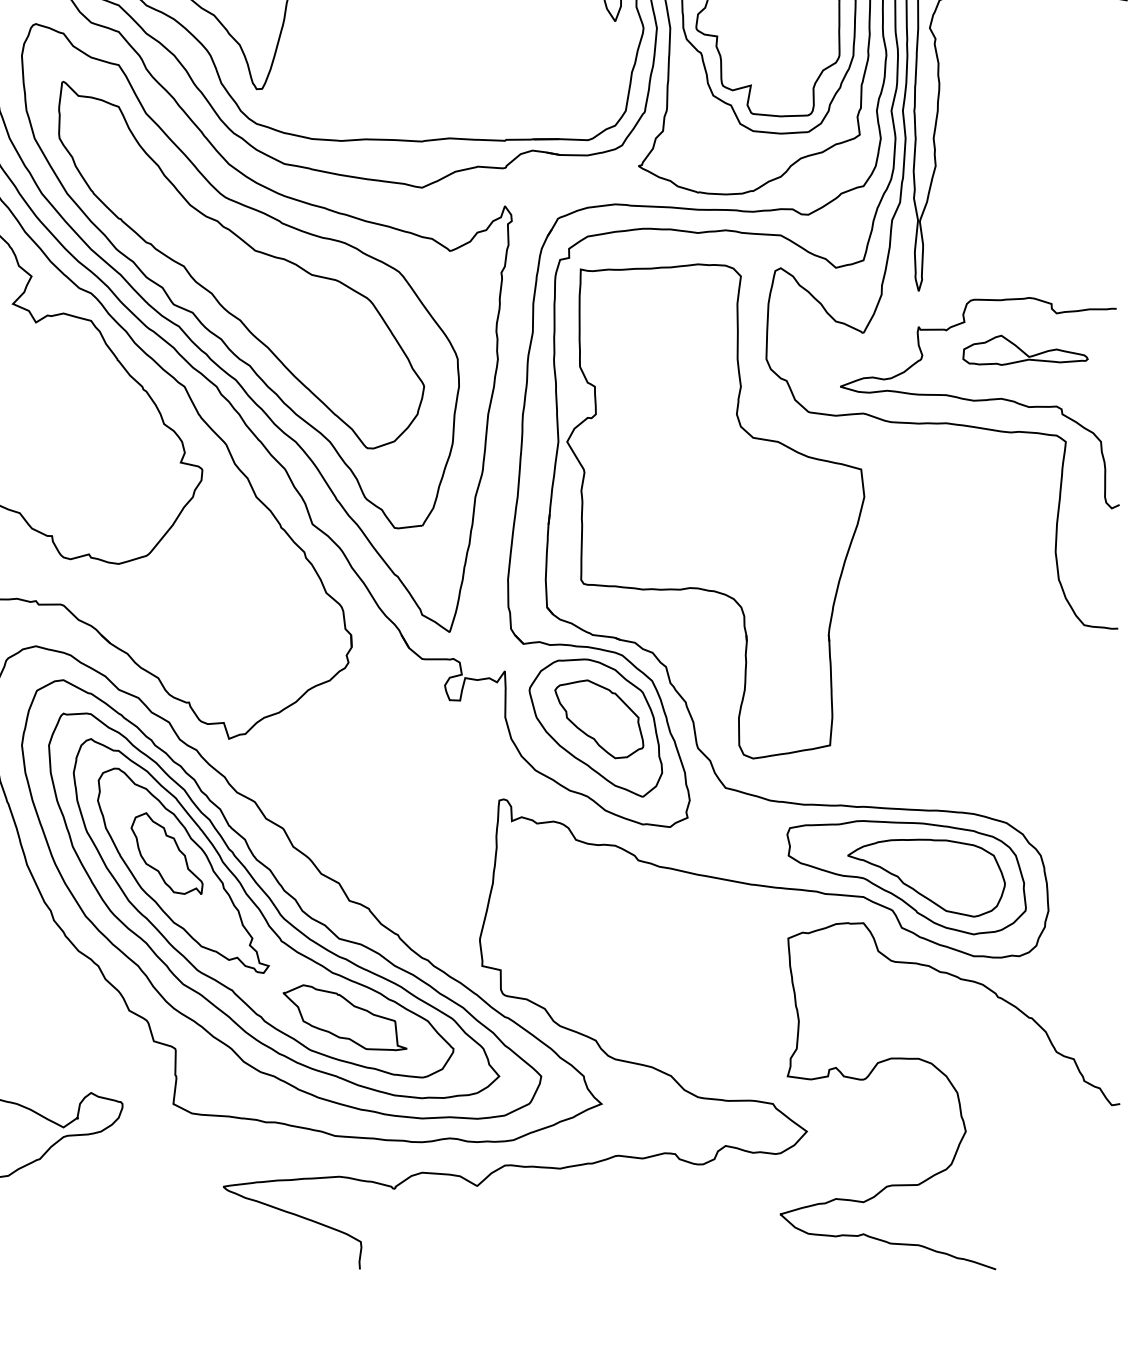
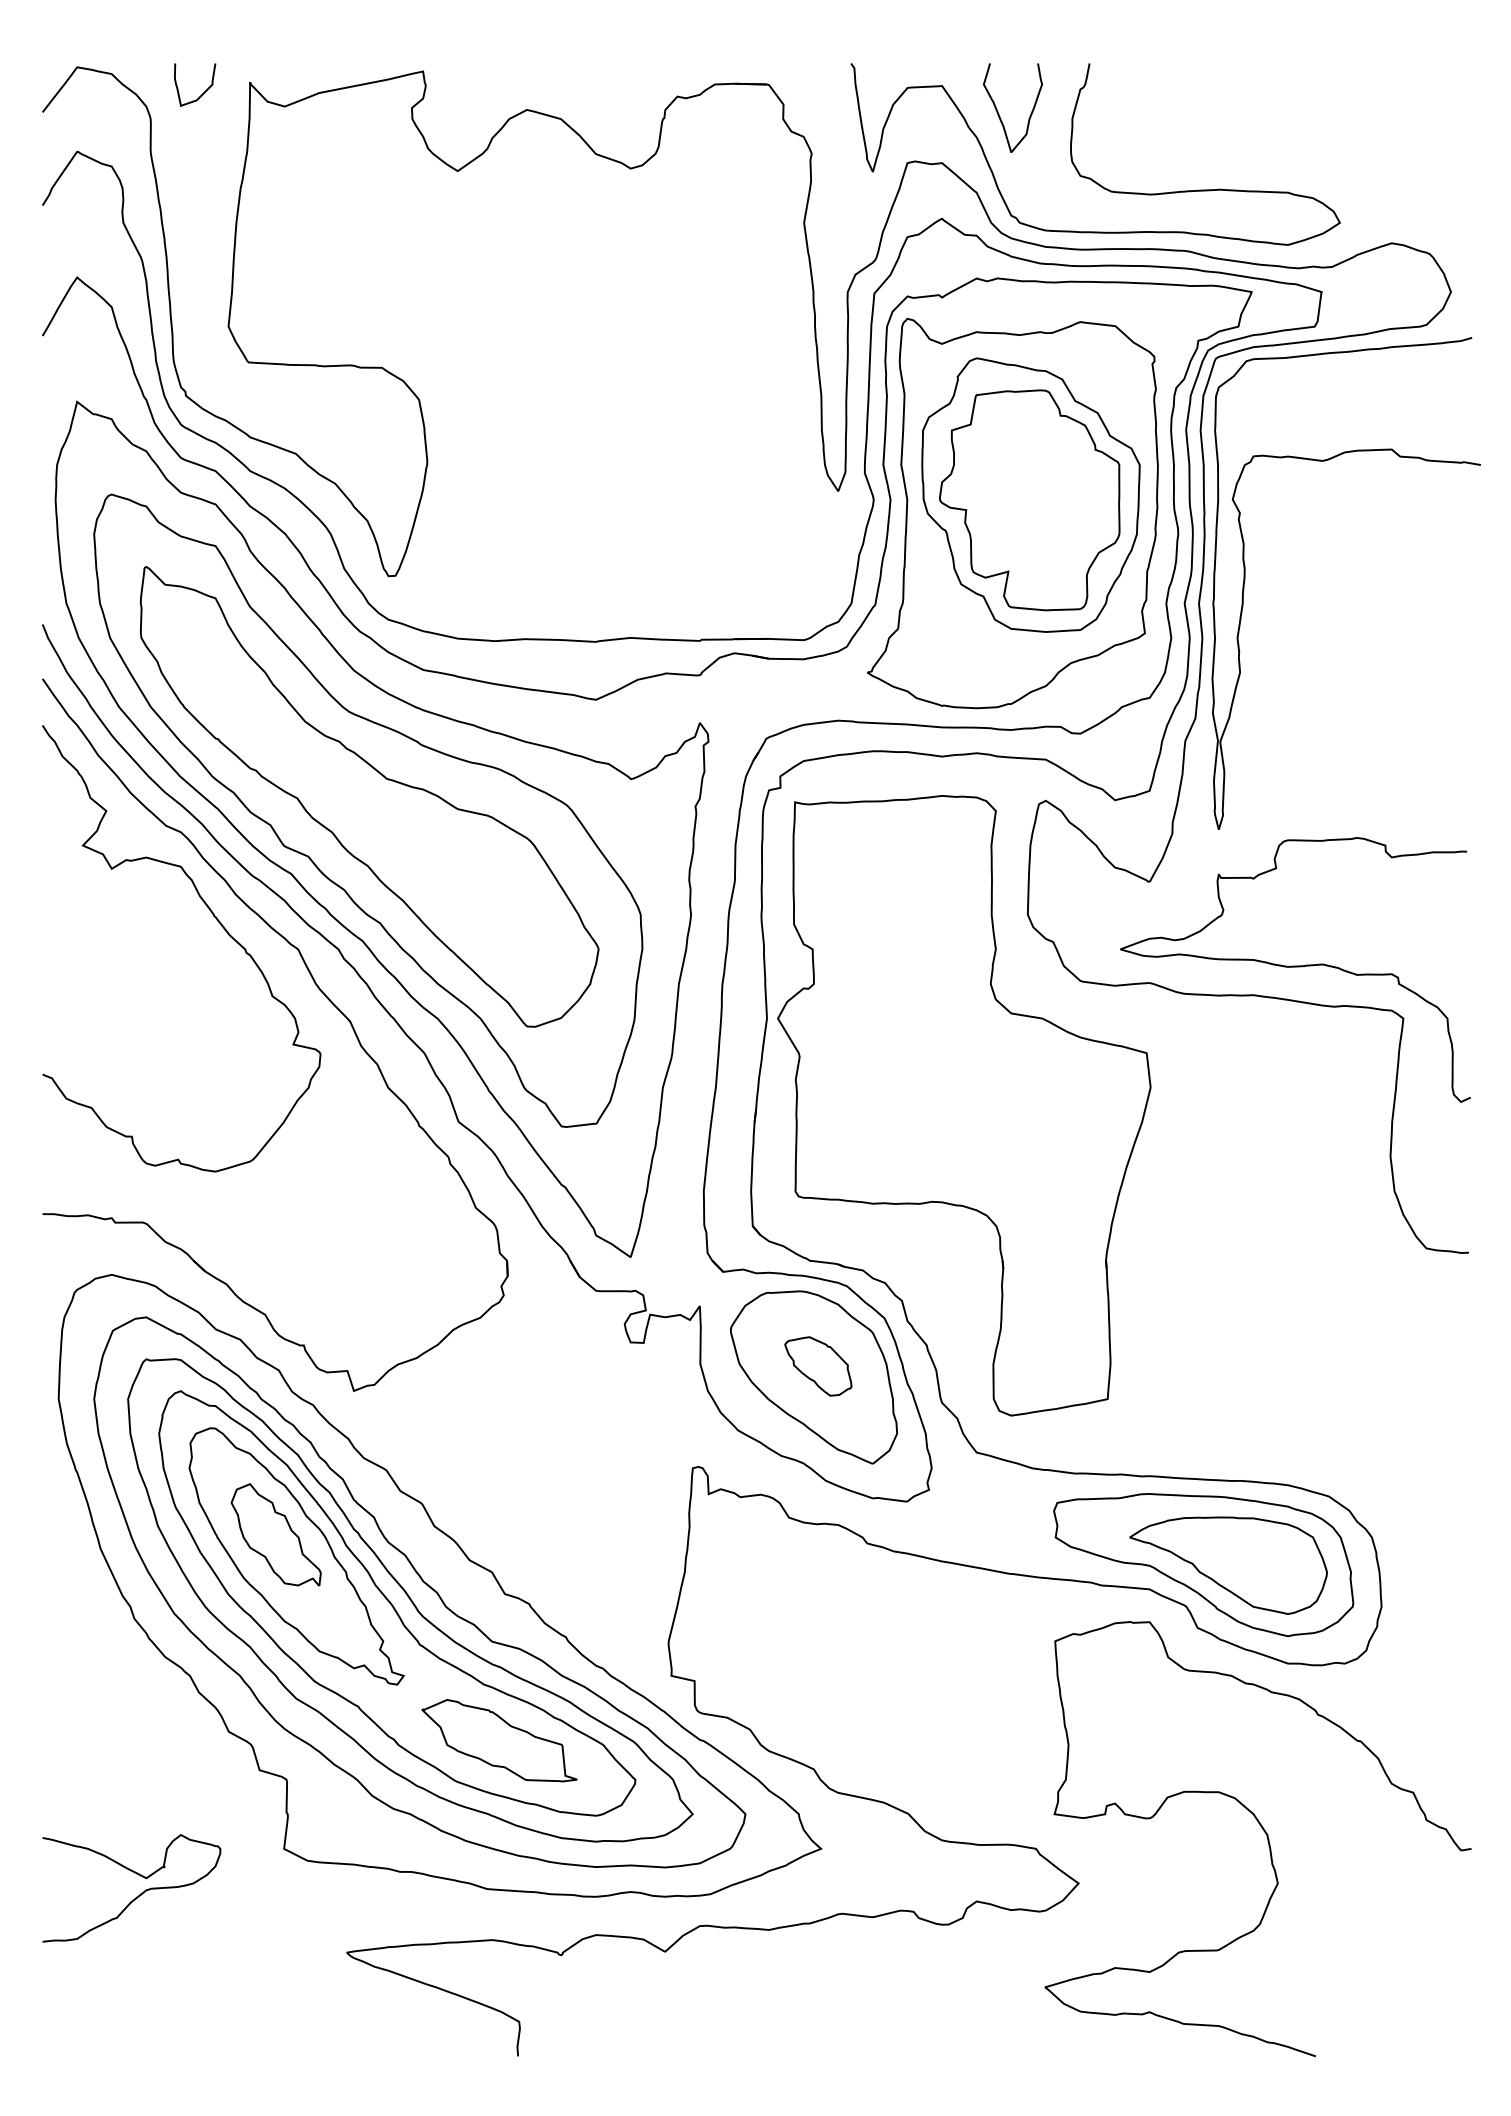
part: (1025, 350) -> (1352, 903), removed
part: (599, 719) -> (818, 1366), size x0.6

